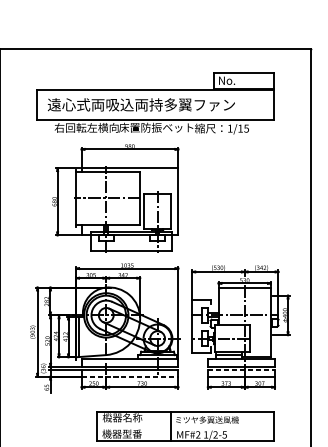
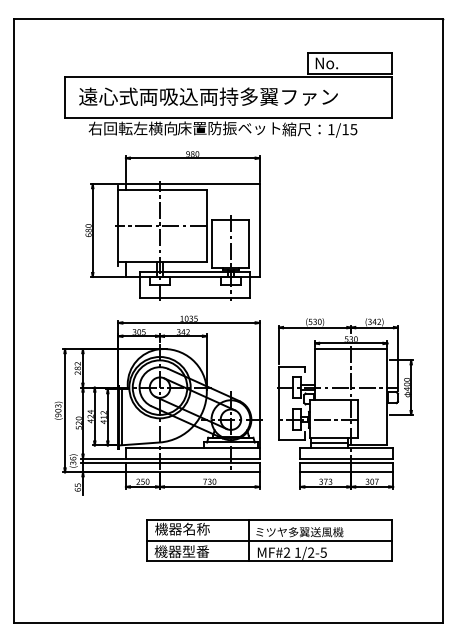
line: (241, 370) -> (347, 463), dashed -> solid
line: (129, 376) -> (192, 472), dashed -> solid
line: (185, 426) -> (269, 540), added

